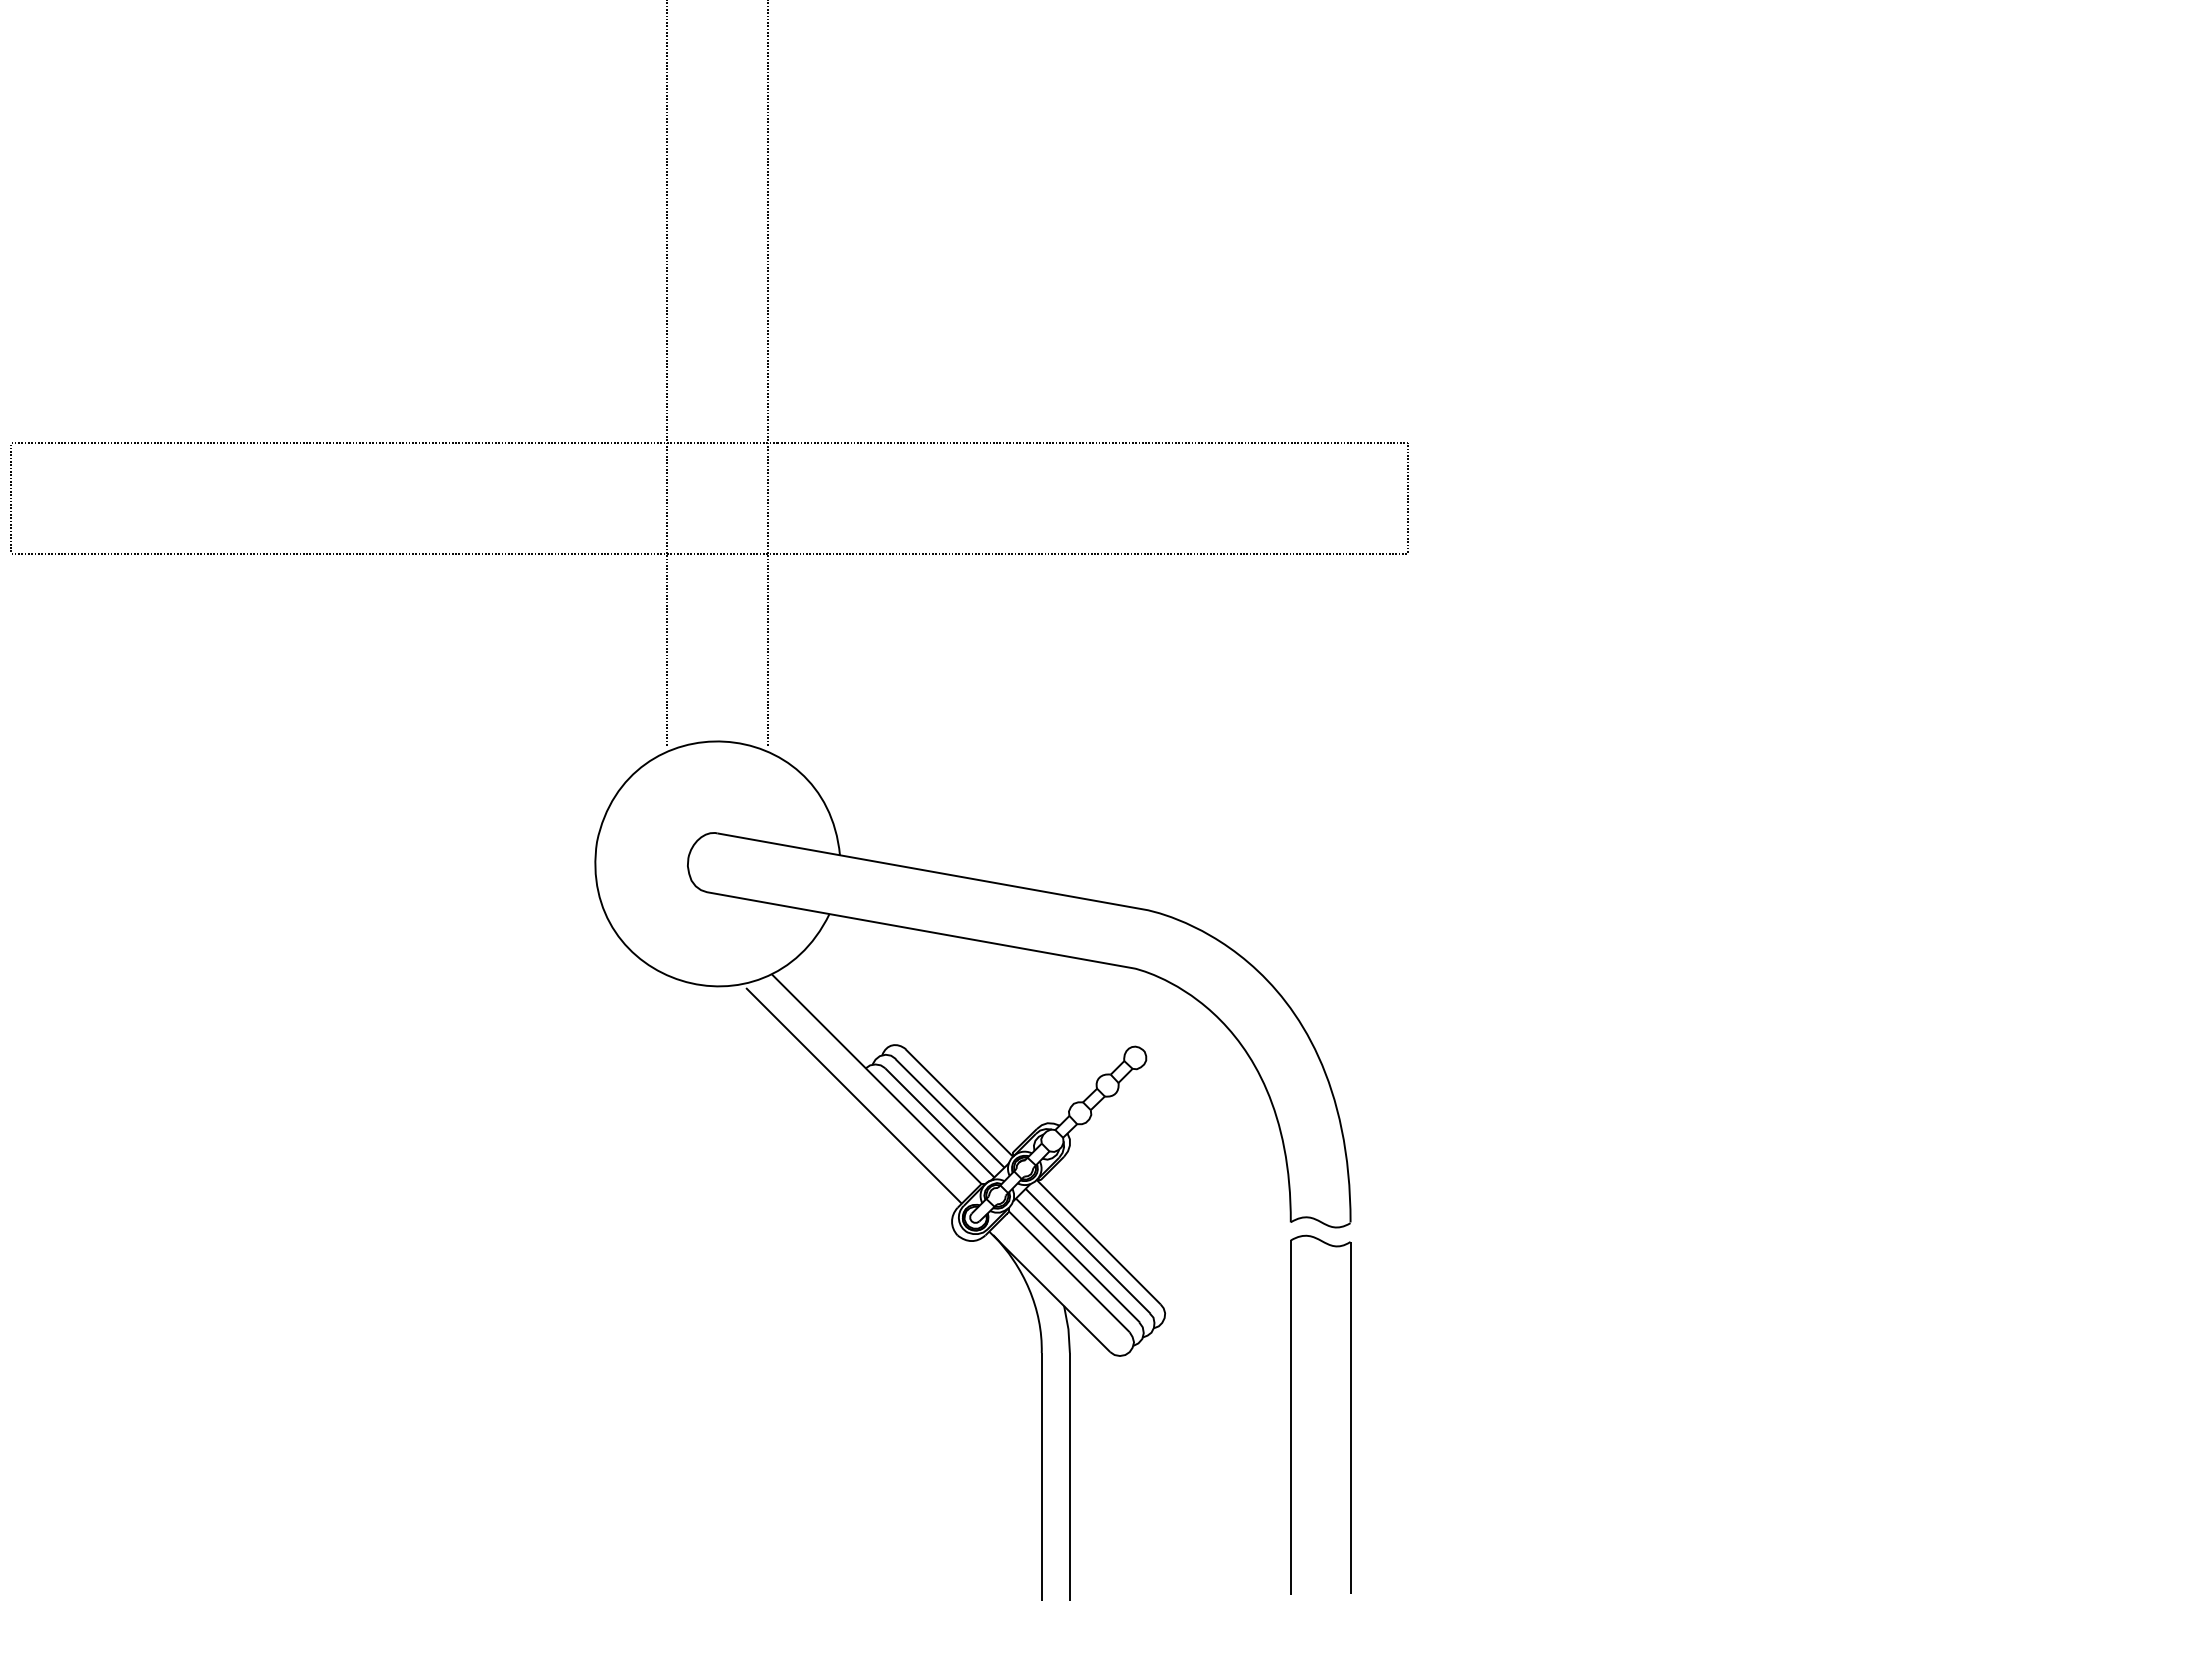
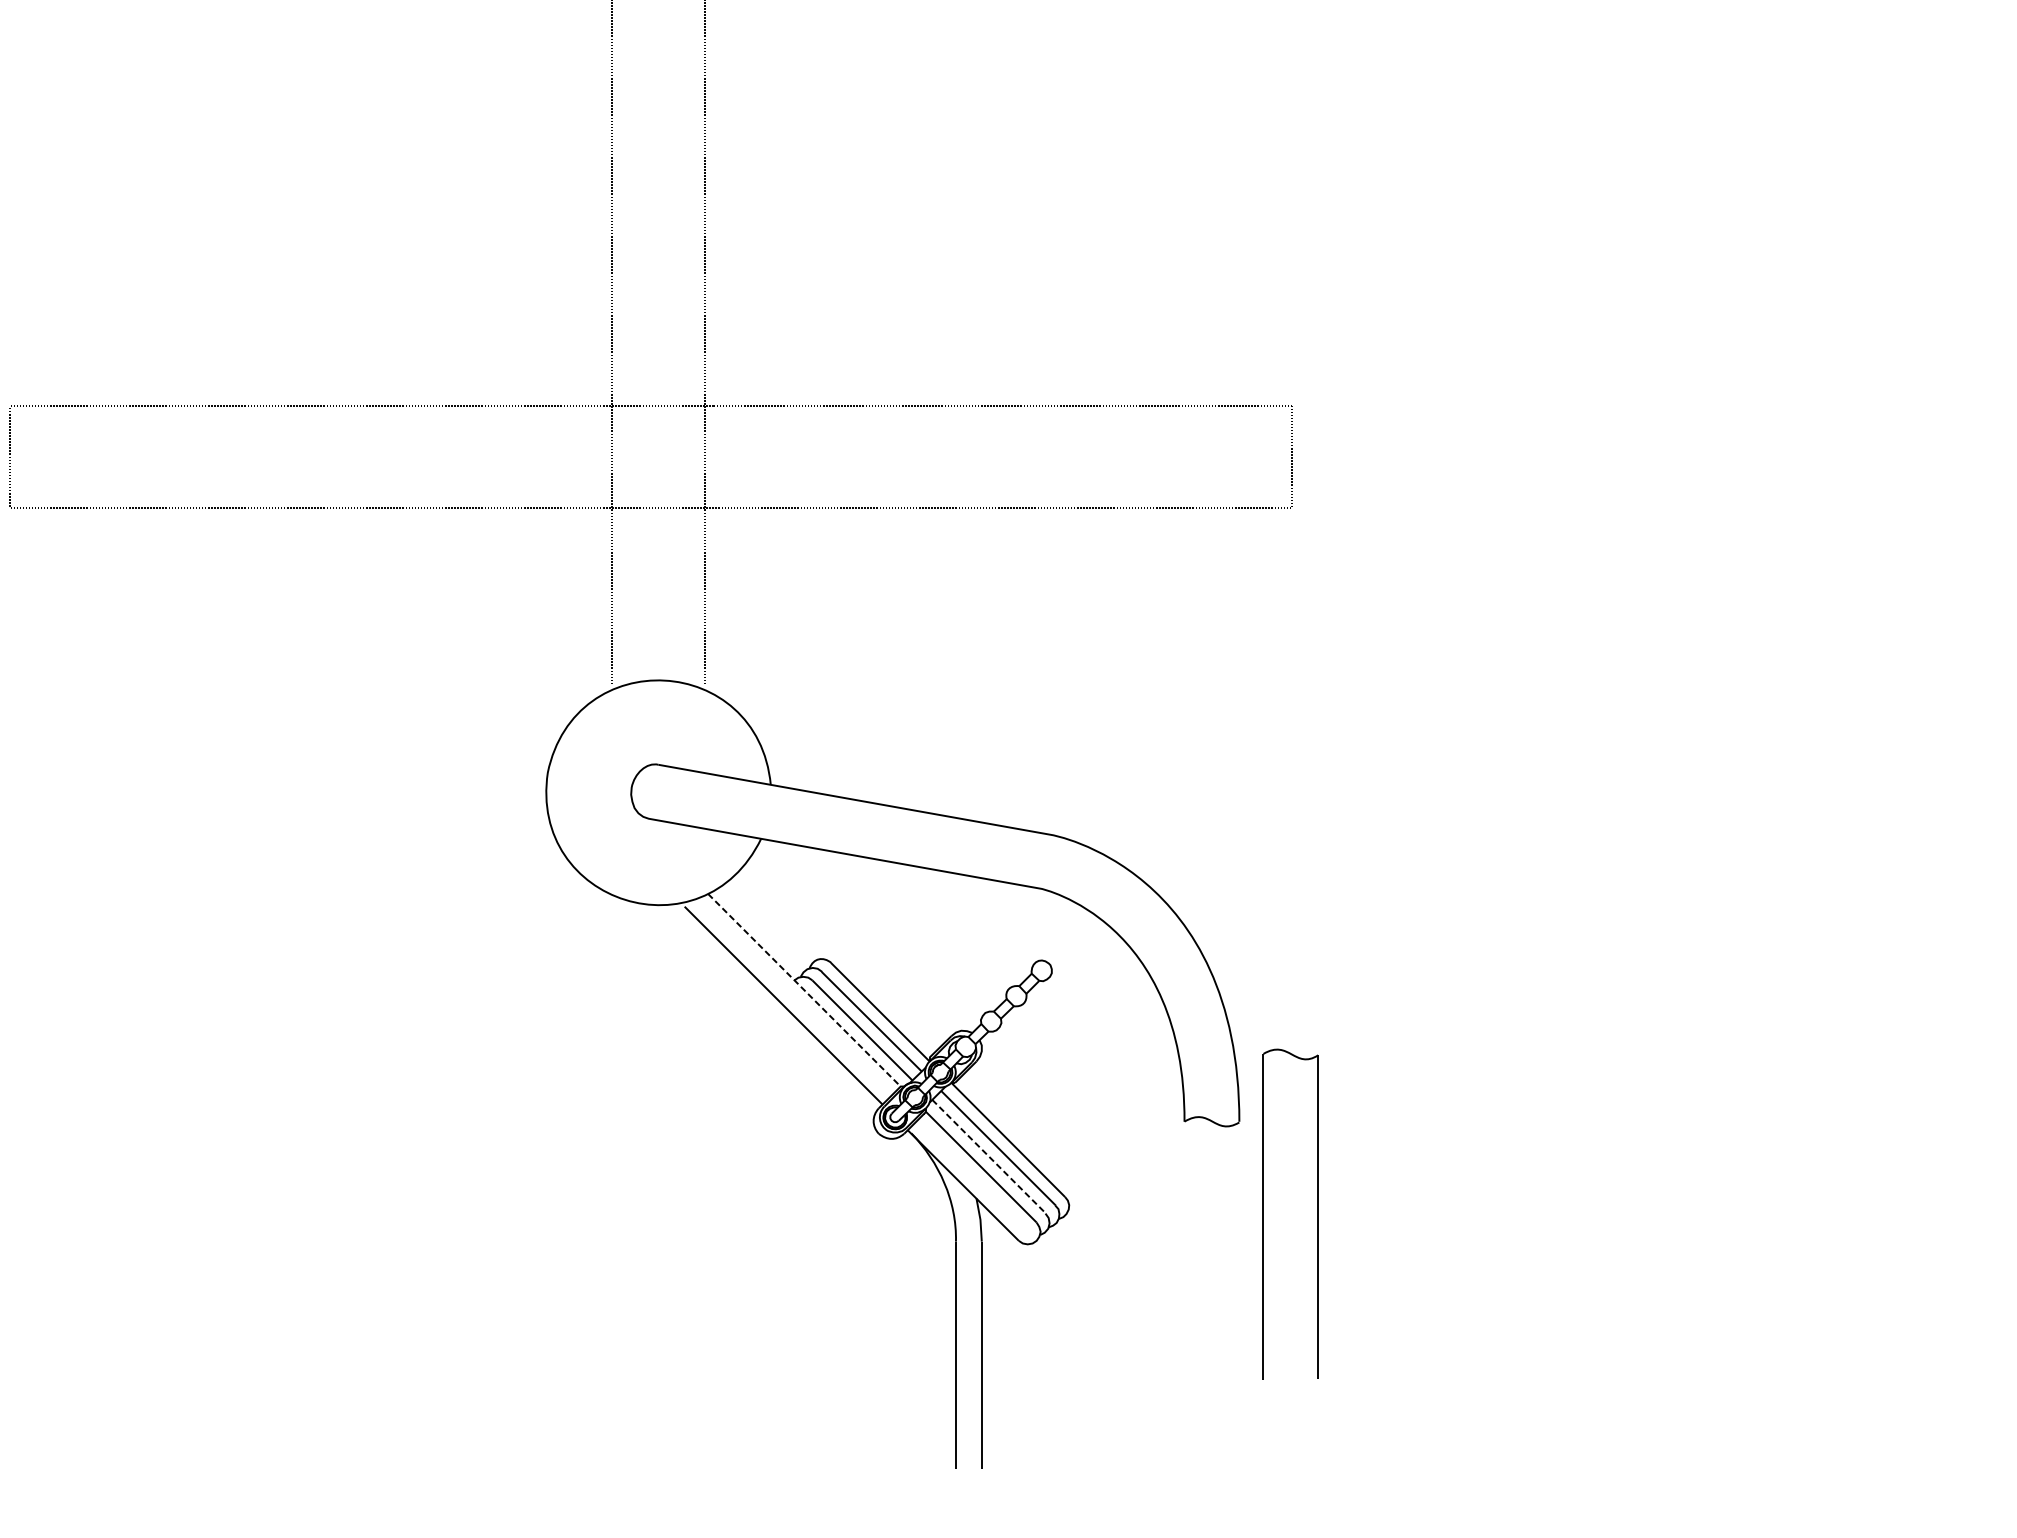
line: (876, 1079) -> (804, 990), solid -> dashed
line: (1077, 1260) -> (988, 1156), solid -> dashed
part: (1291, 1414) -> (1264, 1213), moved

